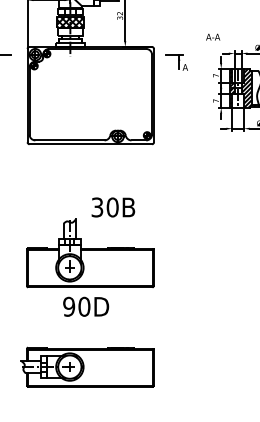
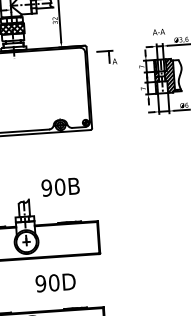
text: (213, 36) -> (159, 31), moved
text: (97, 207) -> (46, 188), 30B -> 90B
text: (86, 306) -> (55, 282), moved

